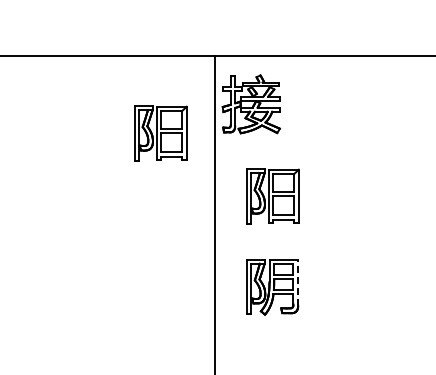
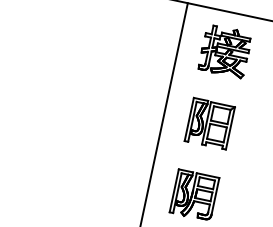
part: (250, 104) -> (224, 51), moved
part: (160, 133) -> (131, 55), removed
line: (298, 282) -> (215, 196), dashed -> solid

